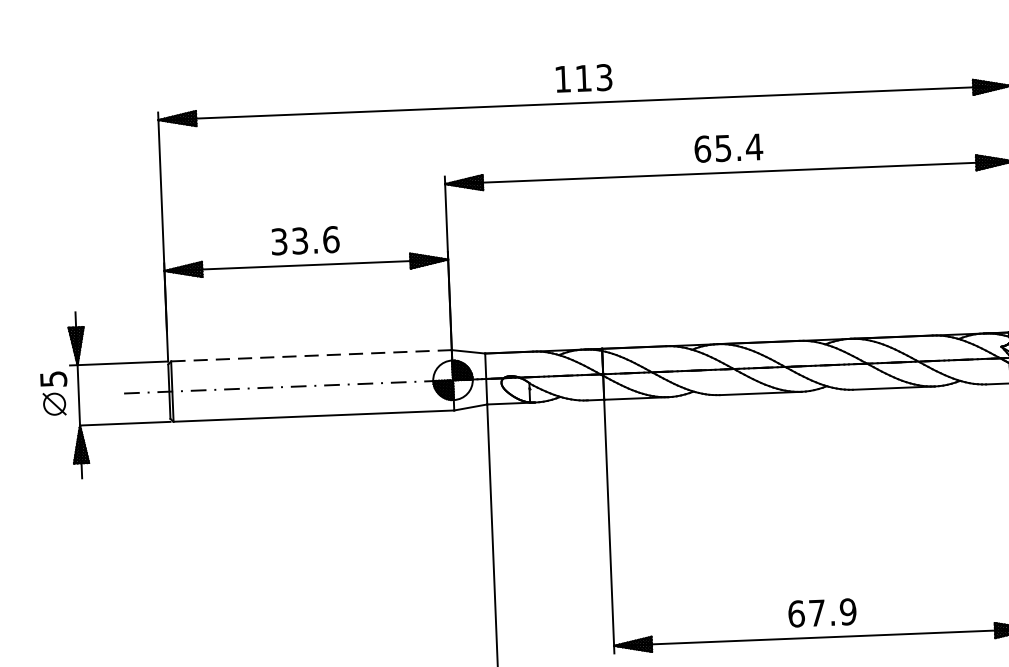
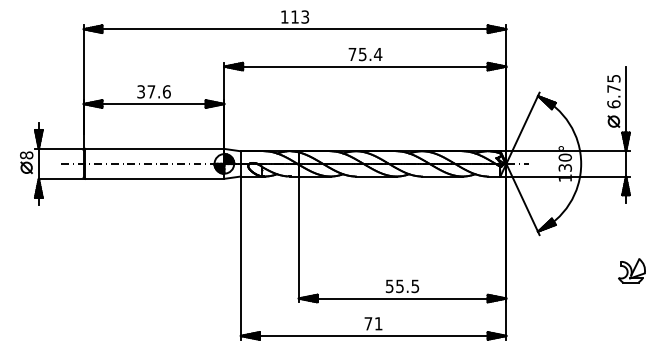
text: (702, 149) -> (352, 54), 65.4 -> 75.4
text: (300, 240) -> (151, 91), 33.6 -> 37.6
line: (310, 354) -> (154, 148), dashed -> solid
text: (53, 379) -> (26, 155), 5 -> 8
text: (822, 613) -> (402, 286), 67.9 -> 55.5

